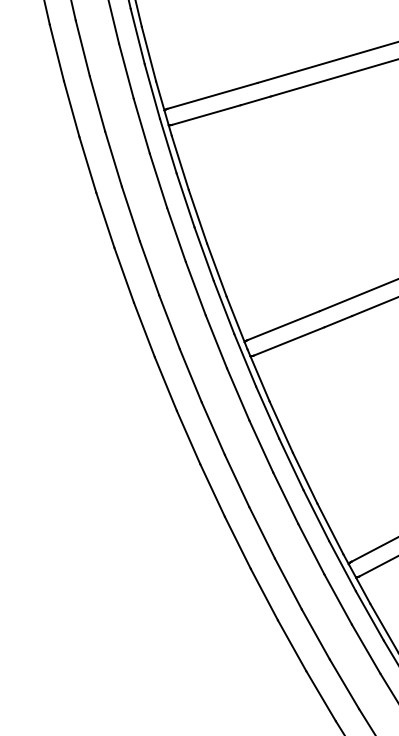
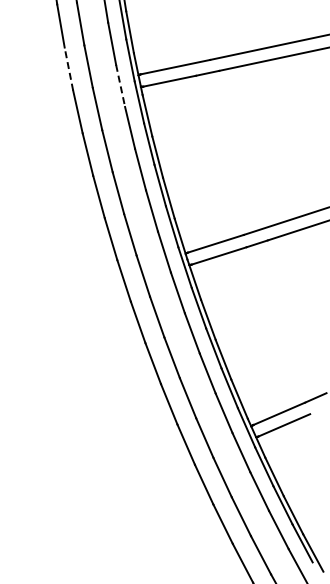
line: (71, 109) -> (68, 69), solid -> dashed
line: (141, 126) -> (120, 86), solid -> dashed

